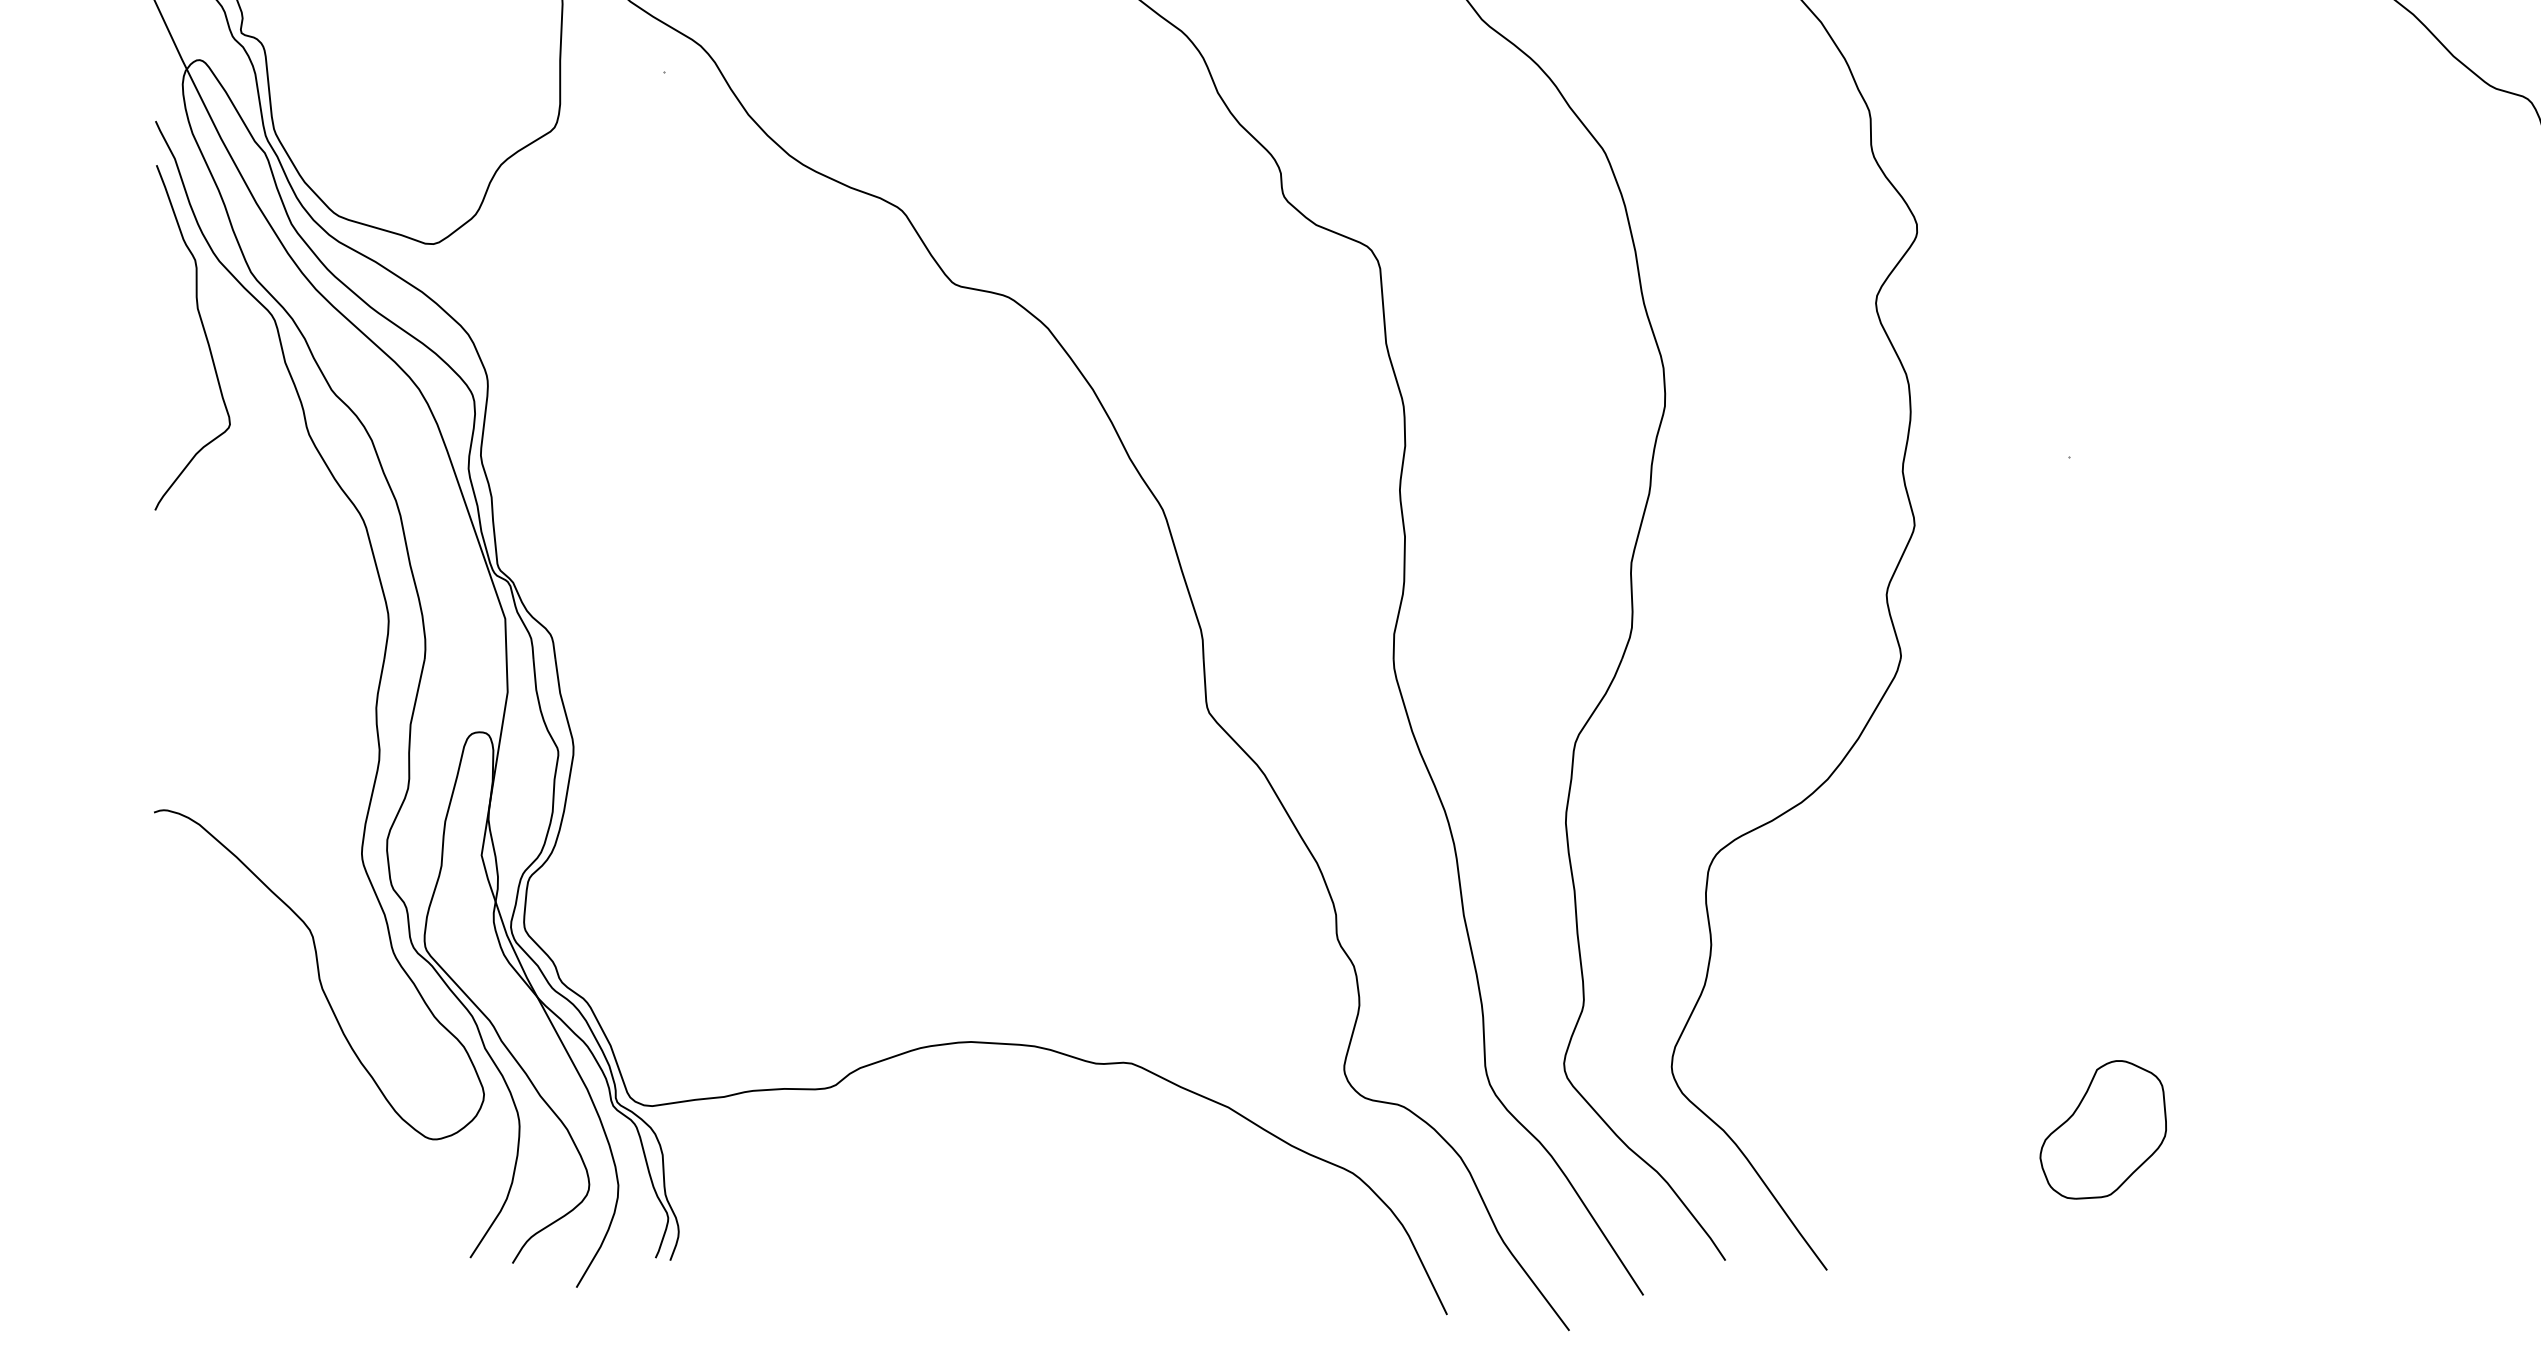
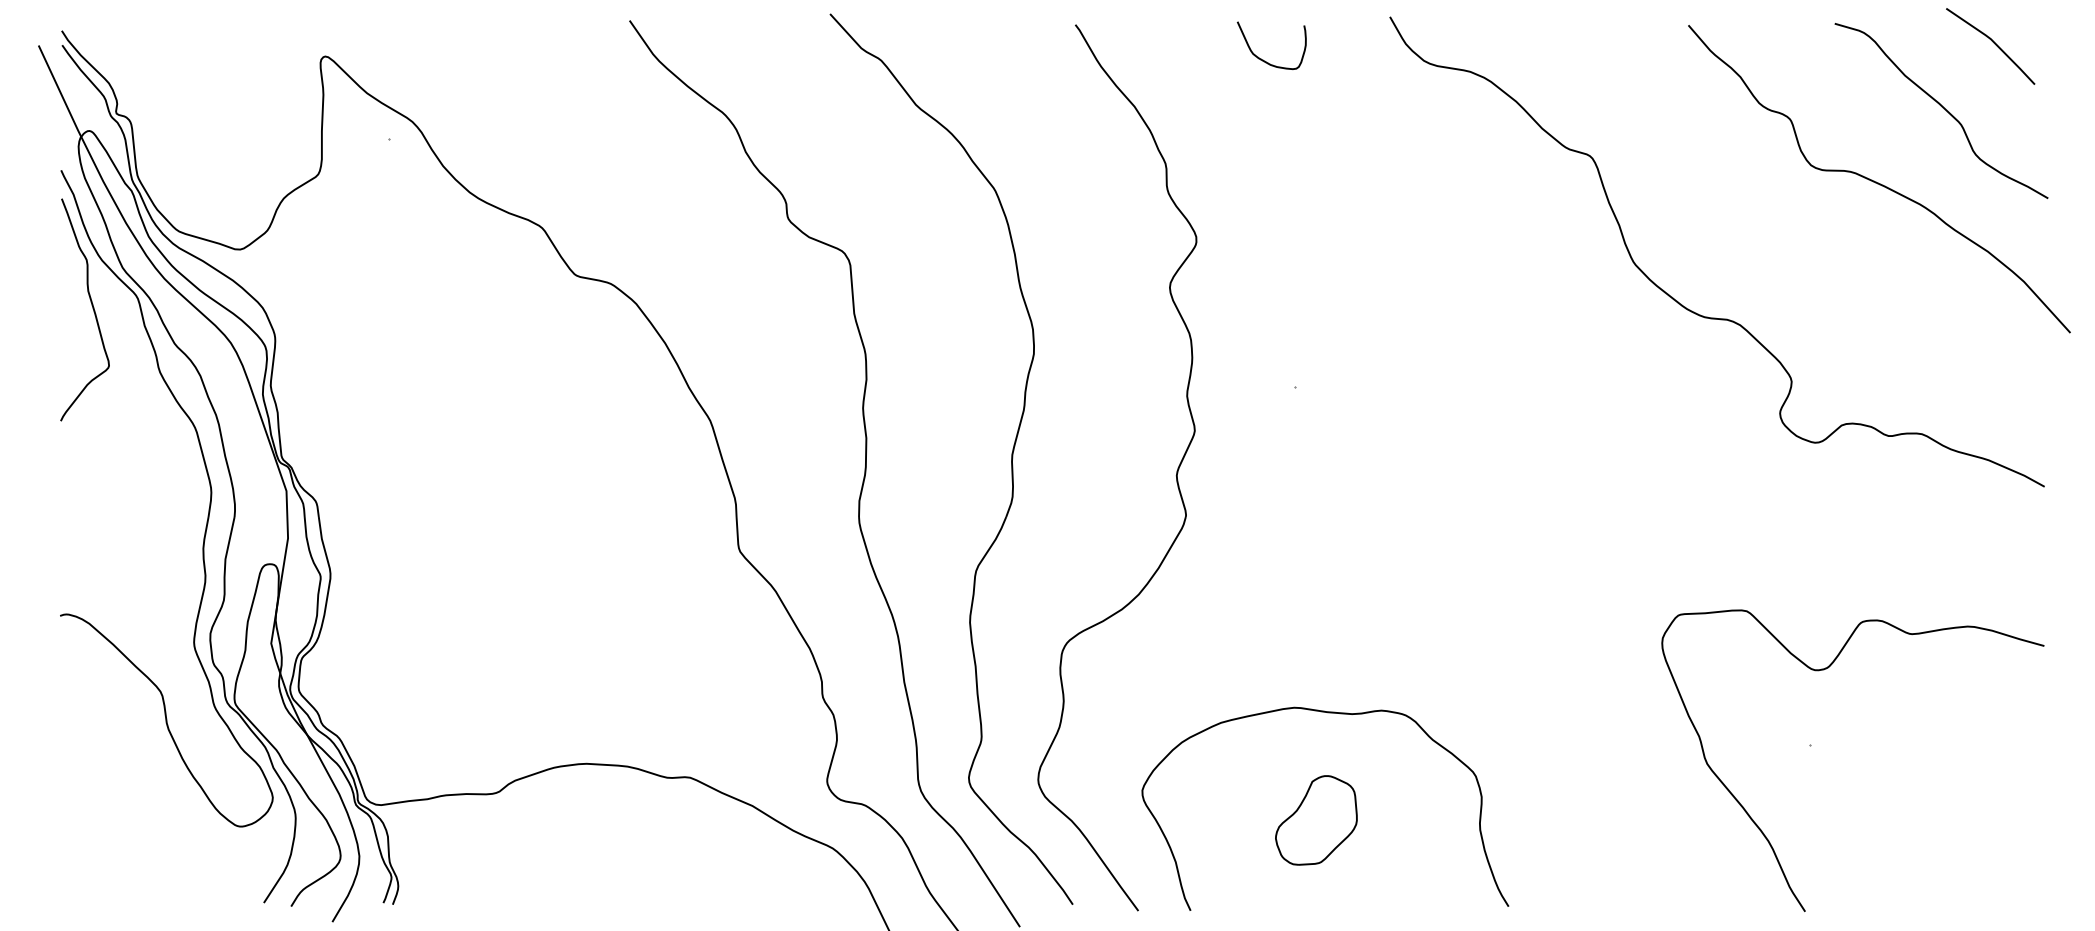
curve: (2120, 963) -> (1327, 713), added

